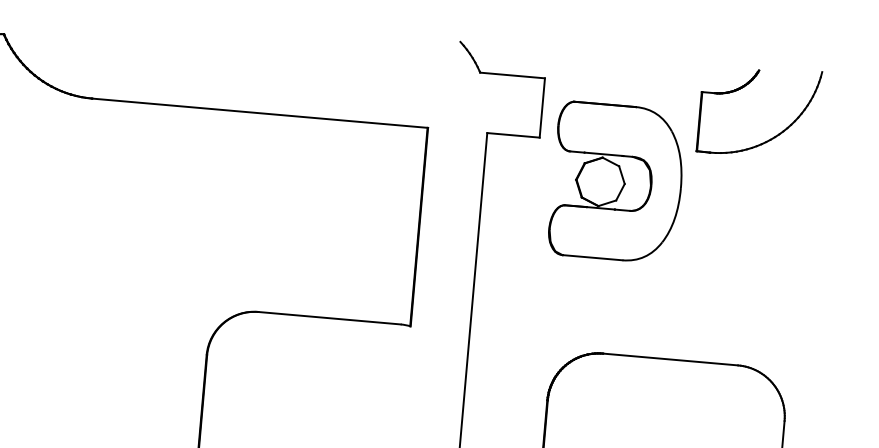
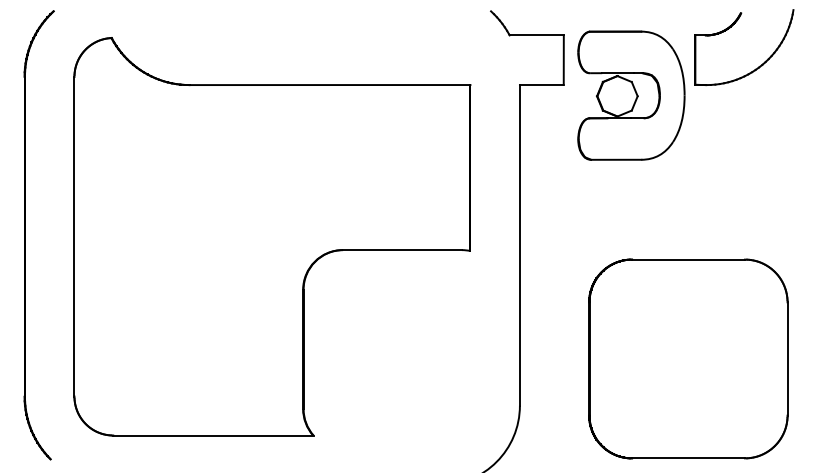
part: (617, 182) -> (631, 95), moved

